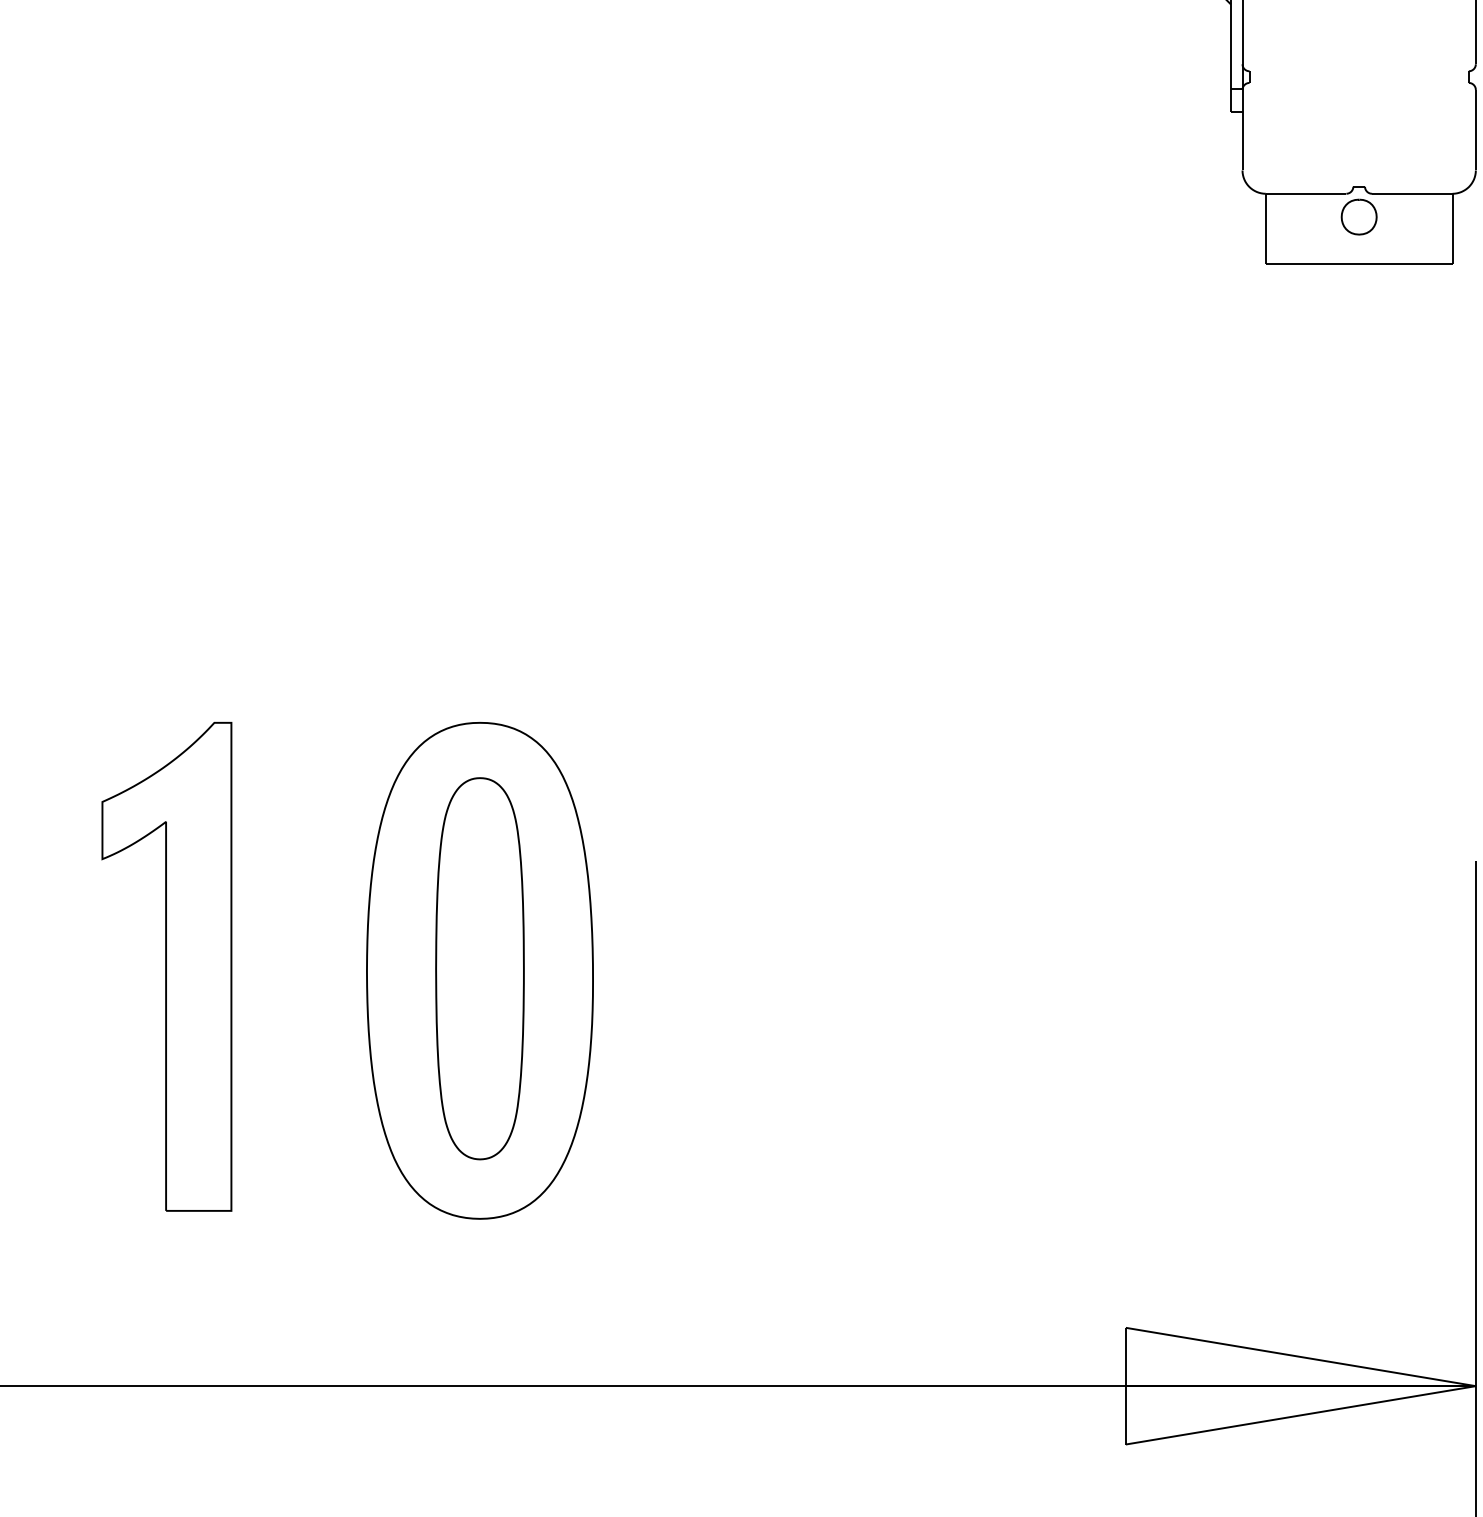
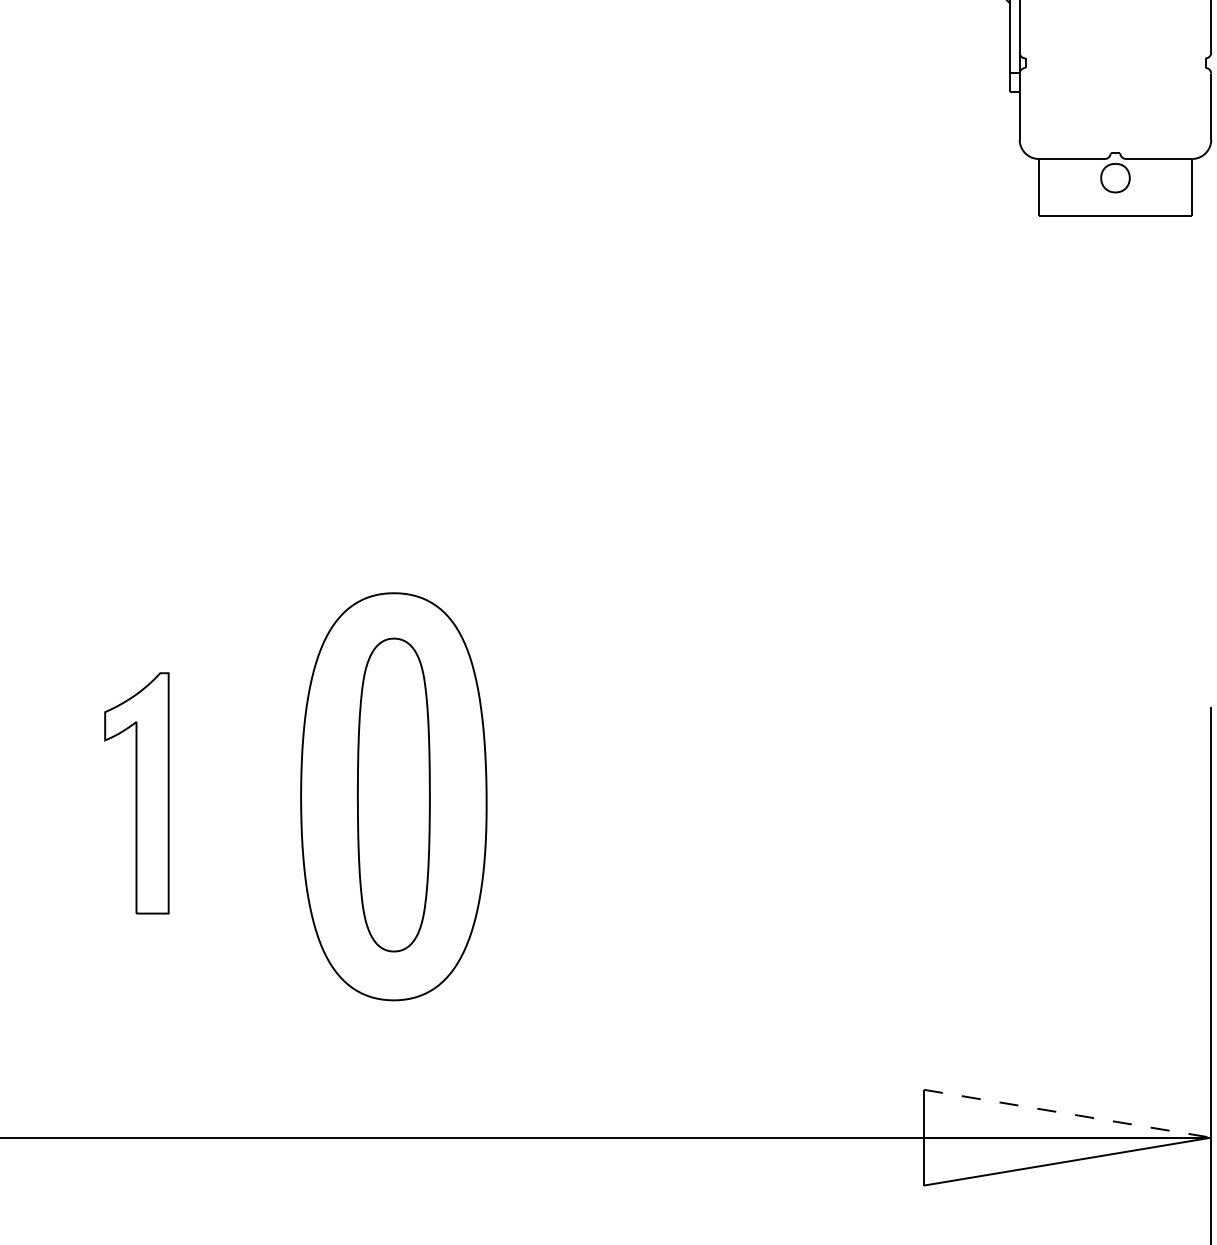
part: (166, 966) -> (136, 793), size x0.6
line: (1301, 1357) -> (1068, 1114), solid -> dashed

